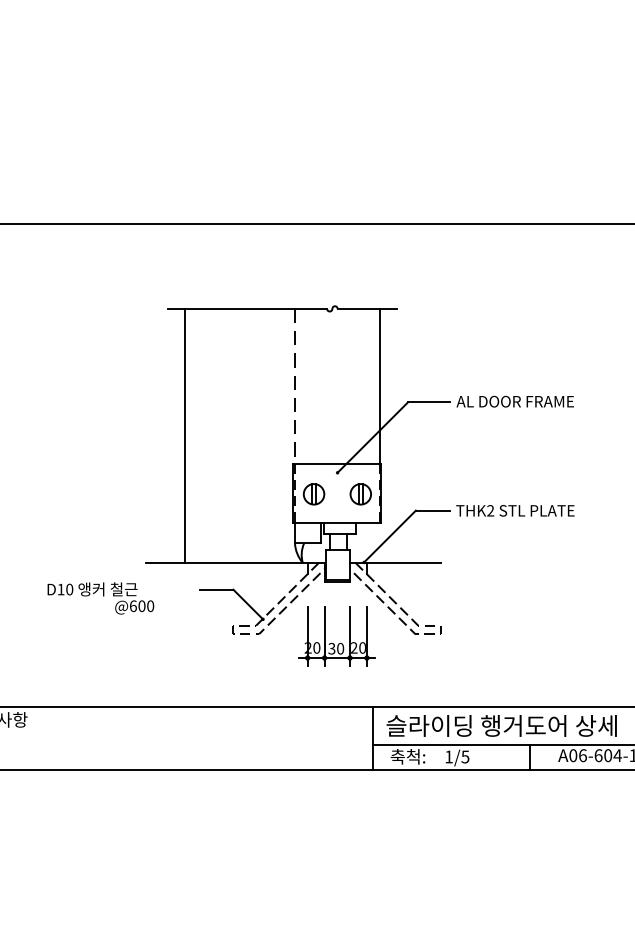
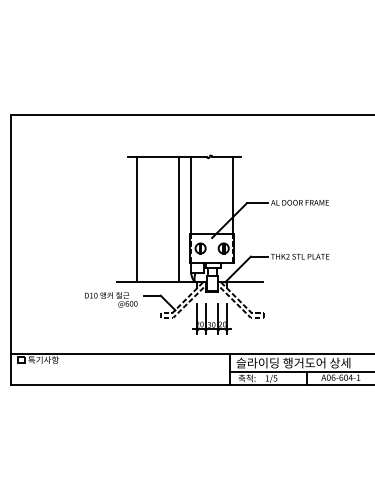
line: (295, 386) -> (191, 195), dashed -> solid
line: (269, 435) -> (178, 219), added
text: (101, 597) -> (111, 299), moved

